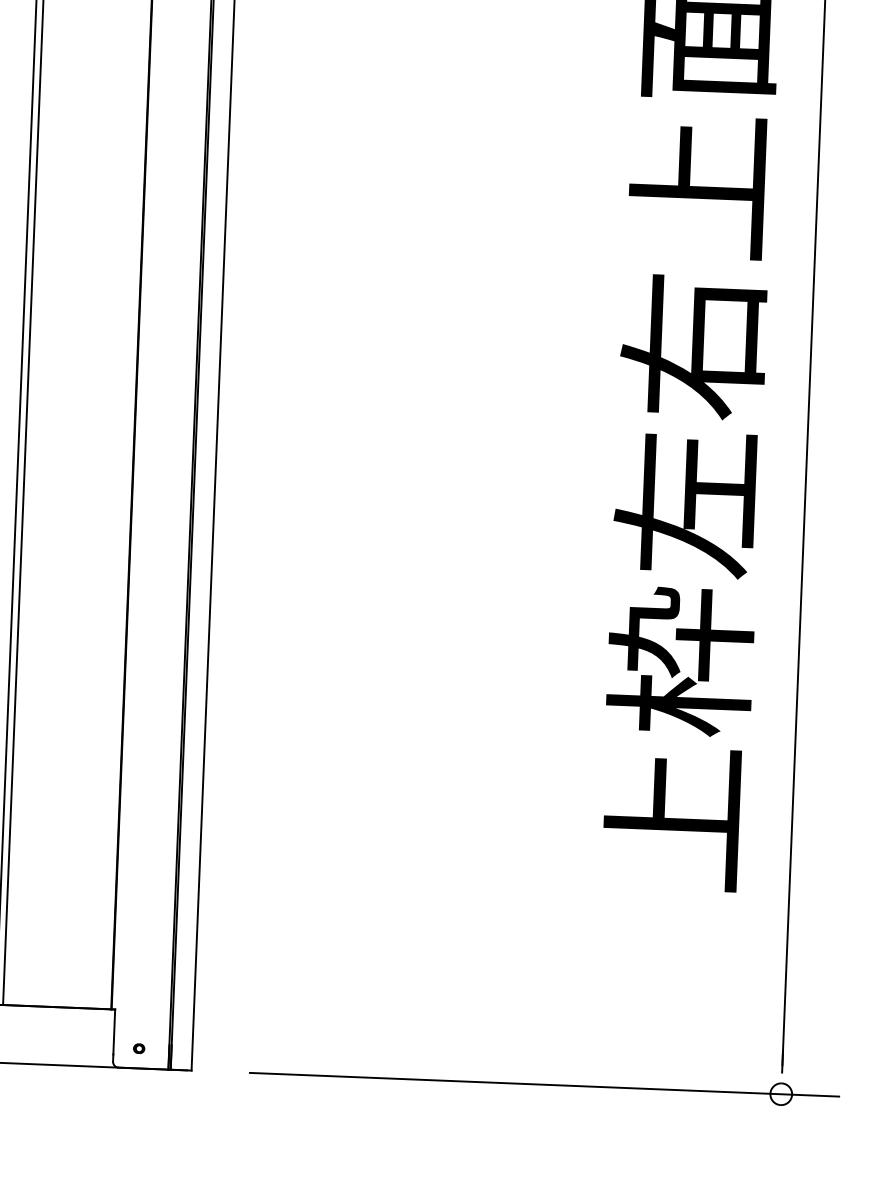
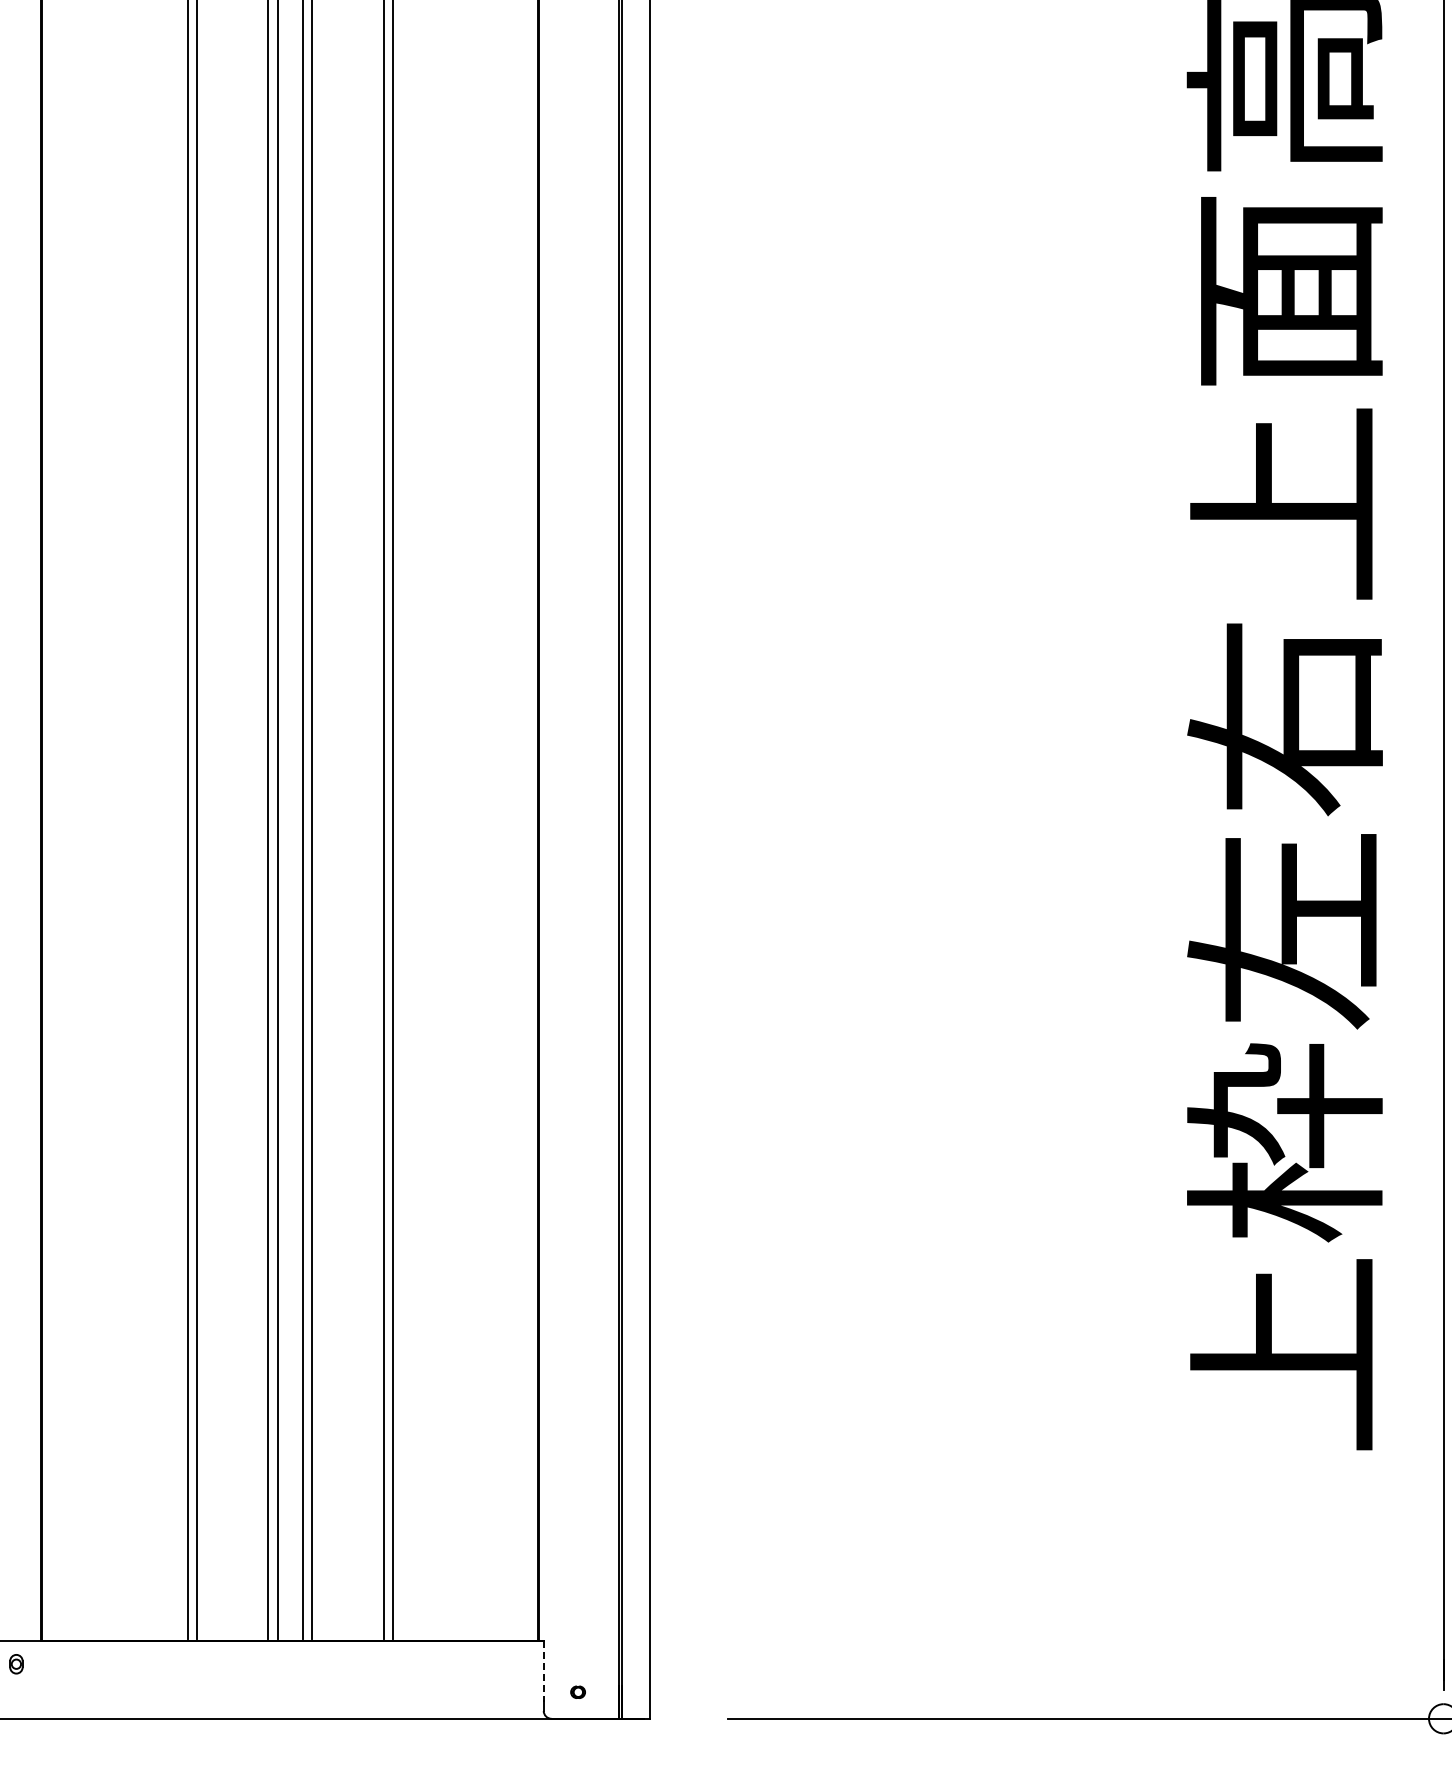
line: (114, 1032) -> (543, 1671), solid -> dashed

